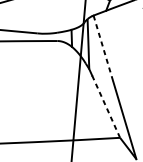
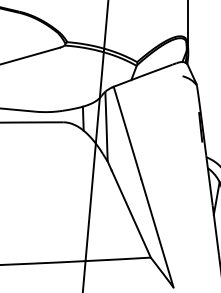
line: (103, 49) -> (127, 133), dashed -> solid
line: (106, 106) -> (131, 214), dashed -> solid

